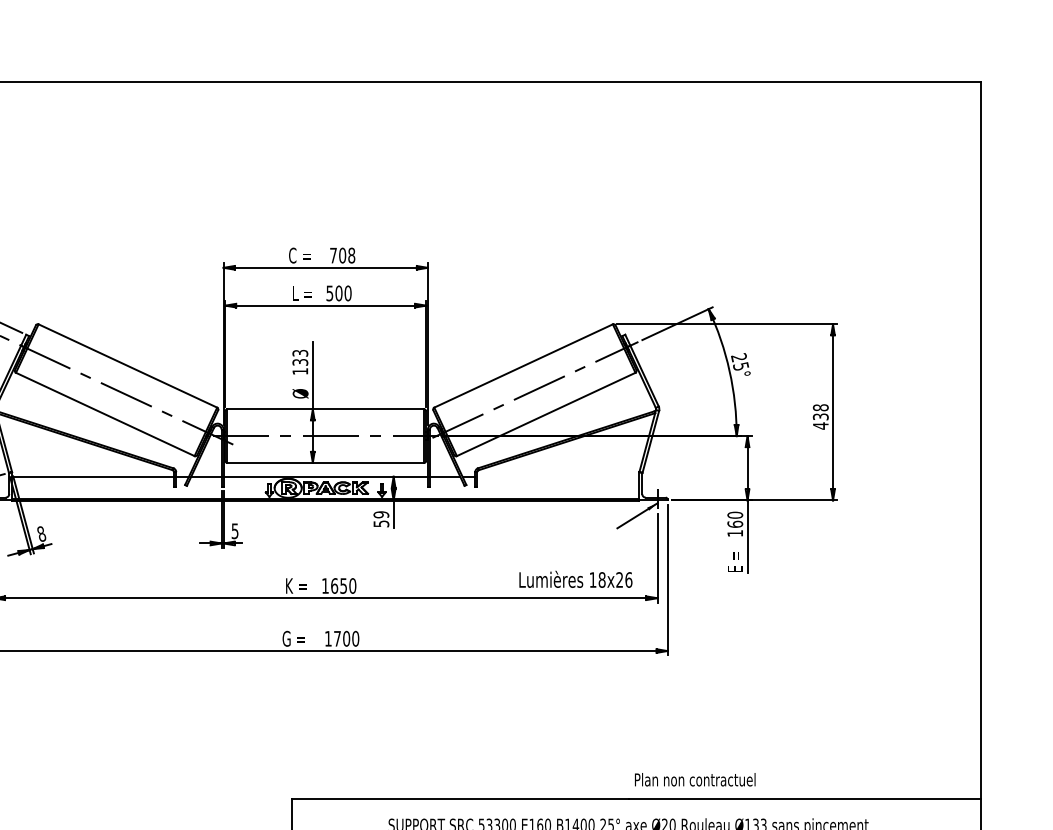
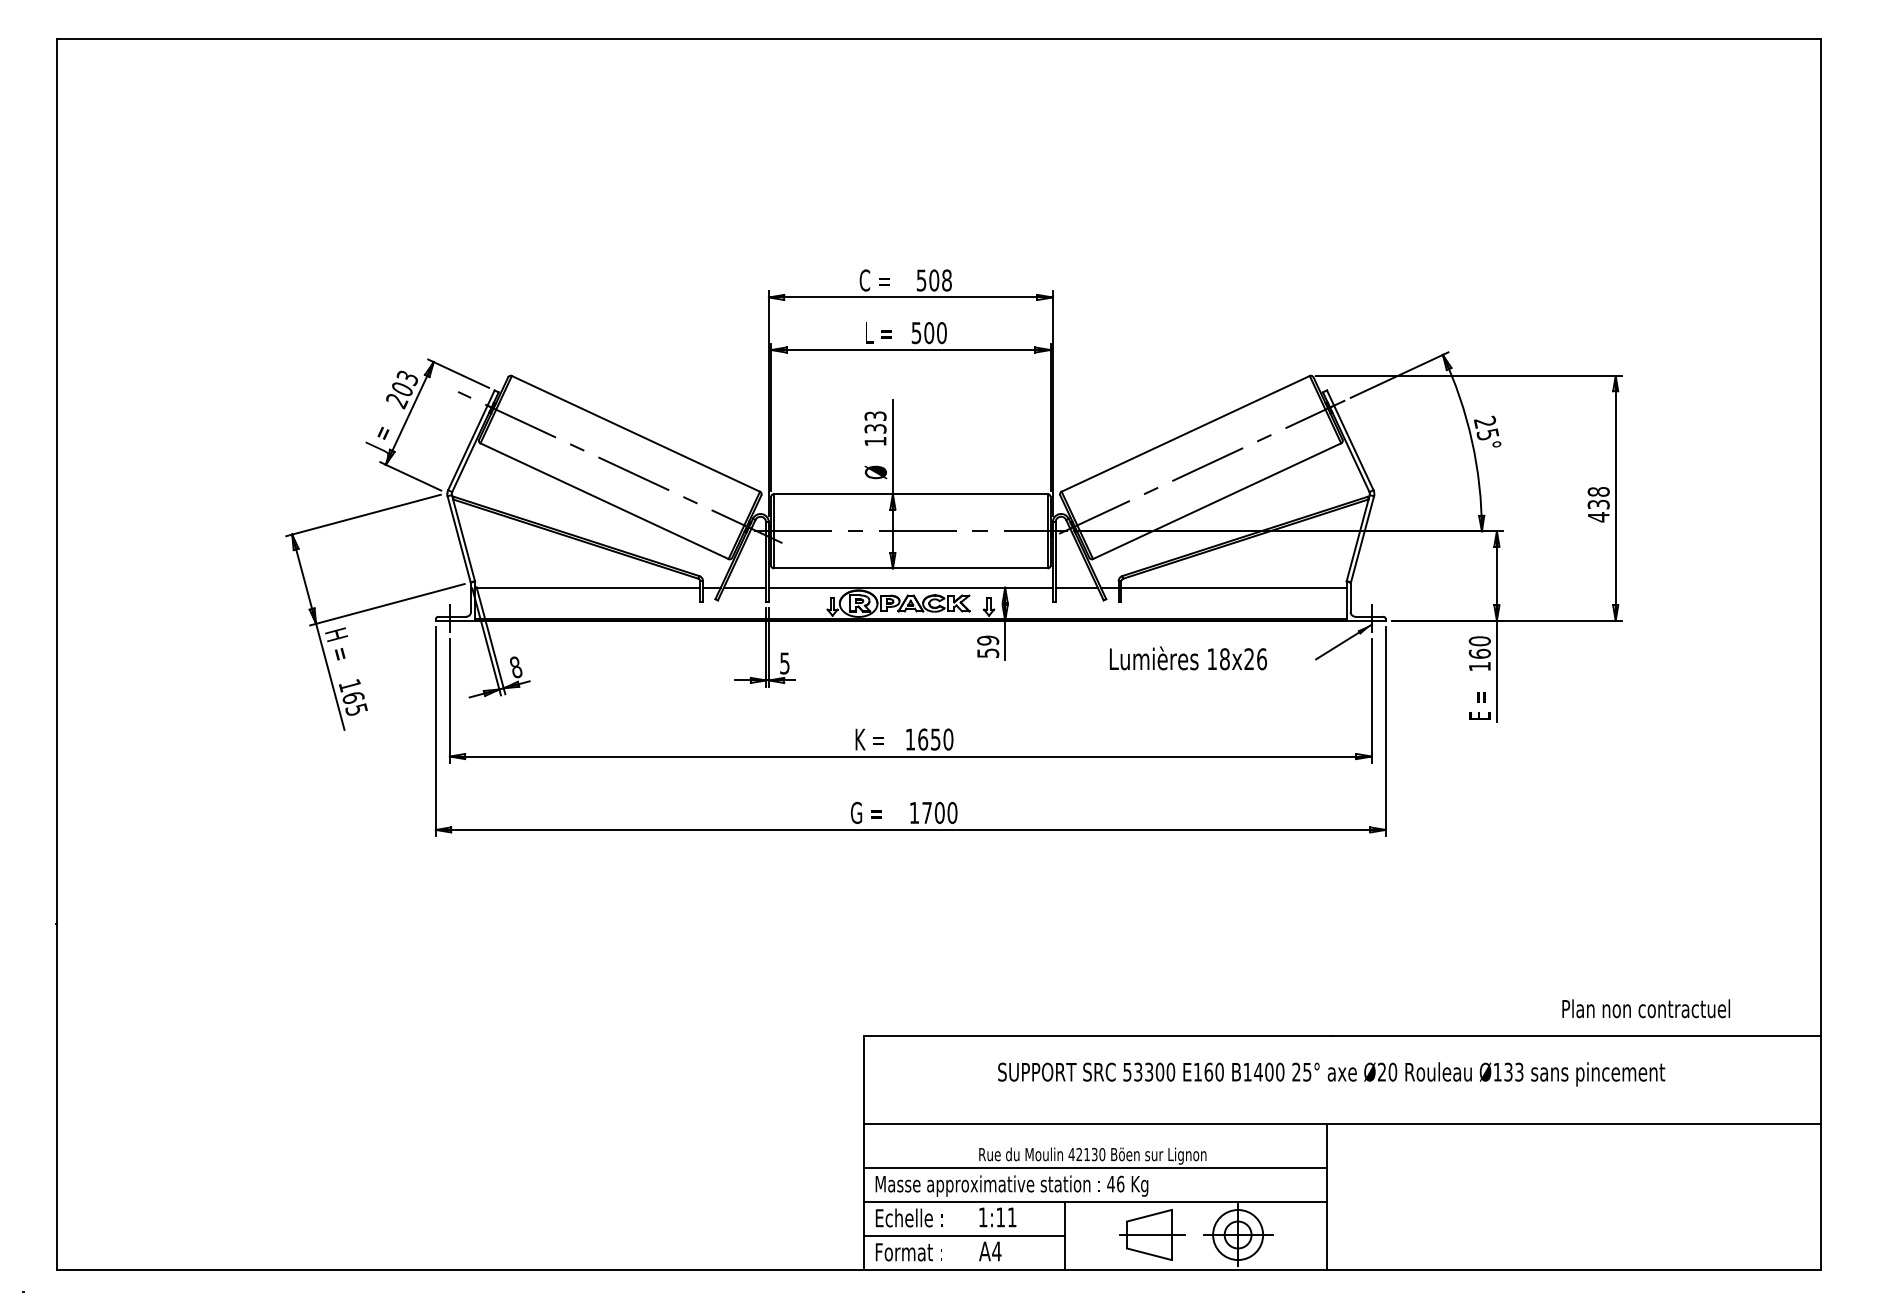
text: (333, 255) -> (921, 280), 708 -> 508
line: (557, 476) -> (1233, 587), added
text: (575, 579) -> (1188, 658), moved
text: (694, 779) -> (1645, 1008), moved

